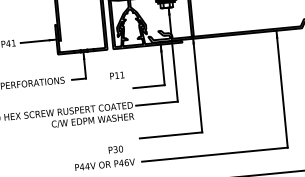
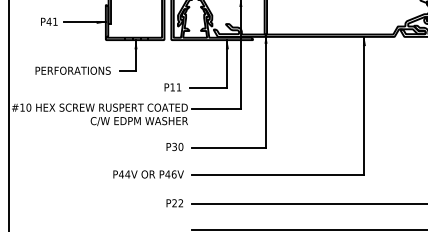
text: (116, 75) -> (172, 87), moved
text: (115, 149) -> (174, 146), moved

